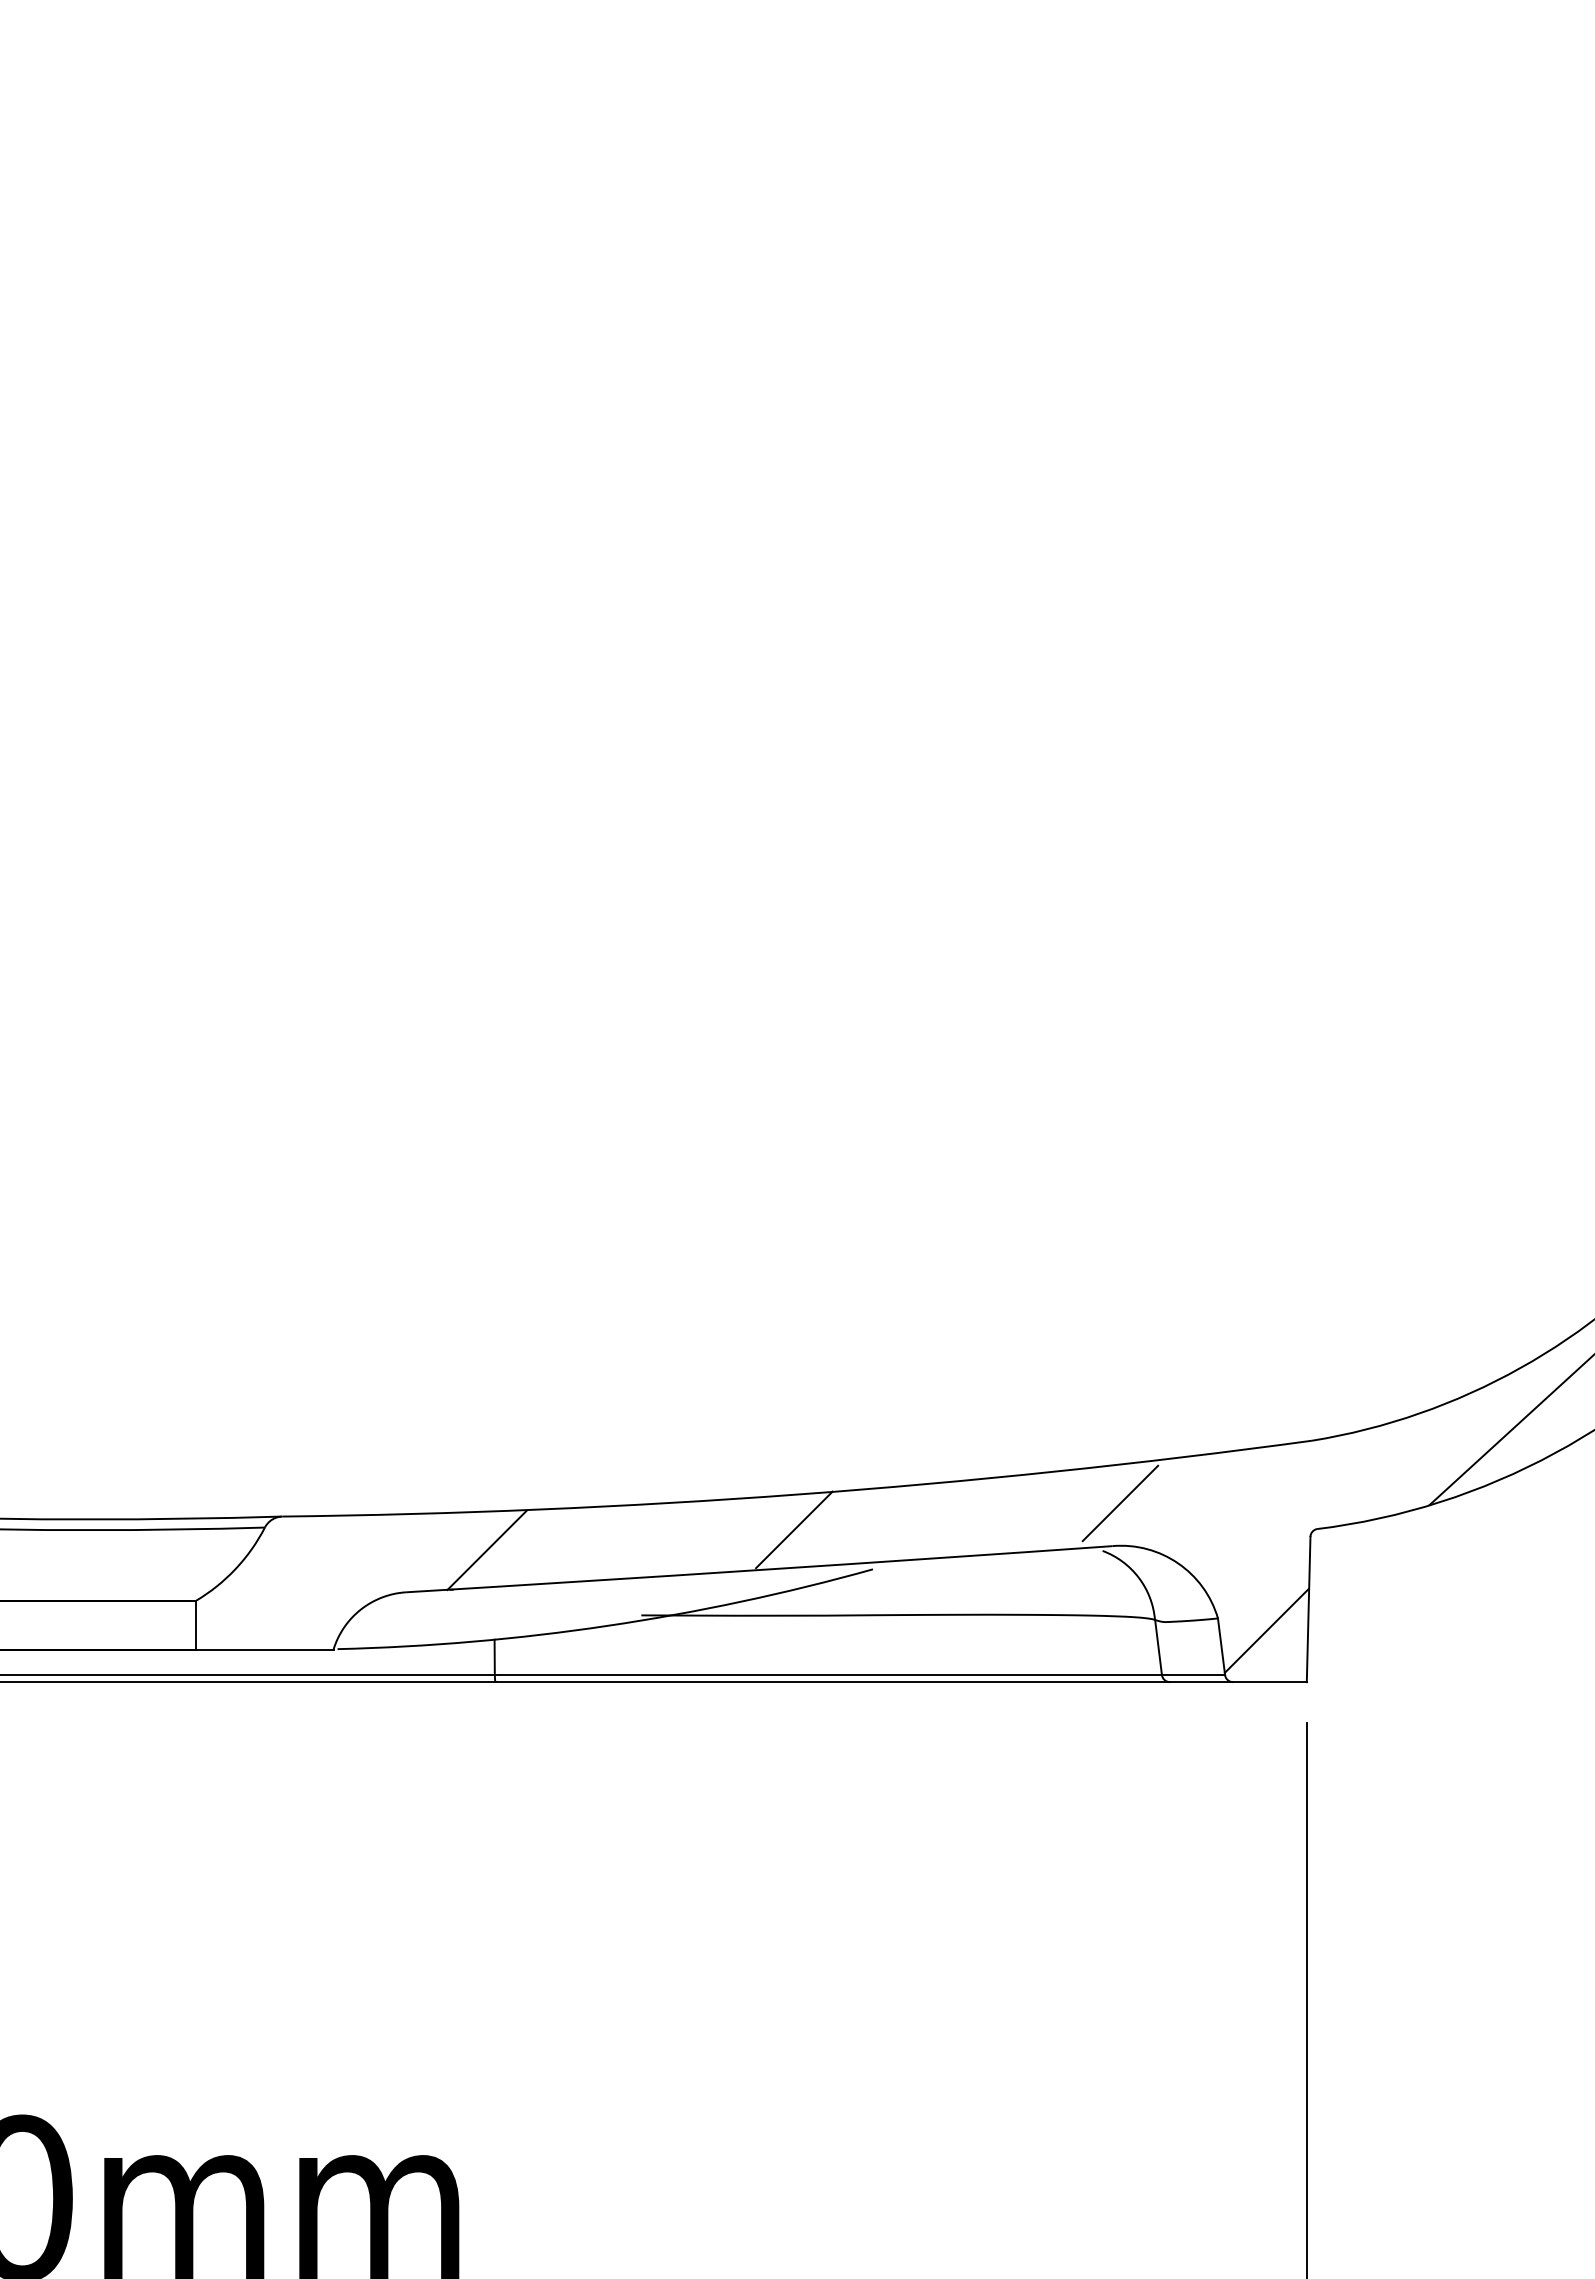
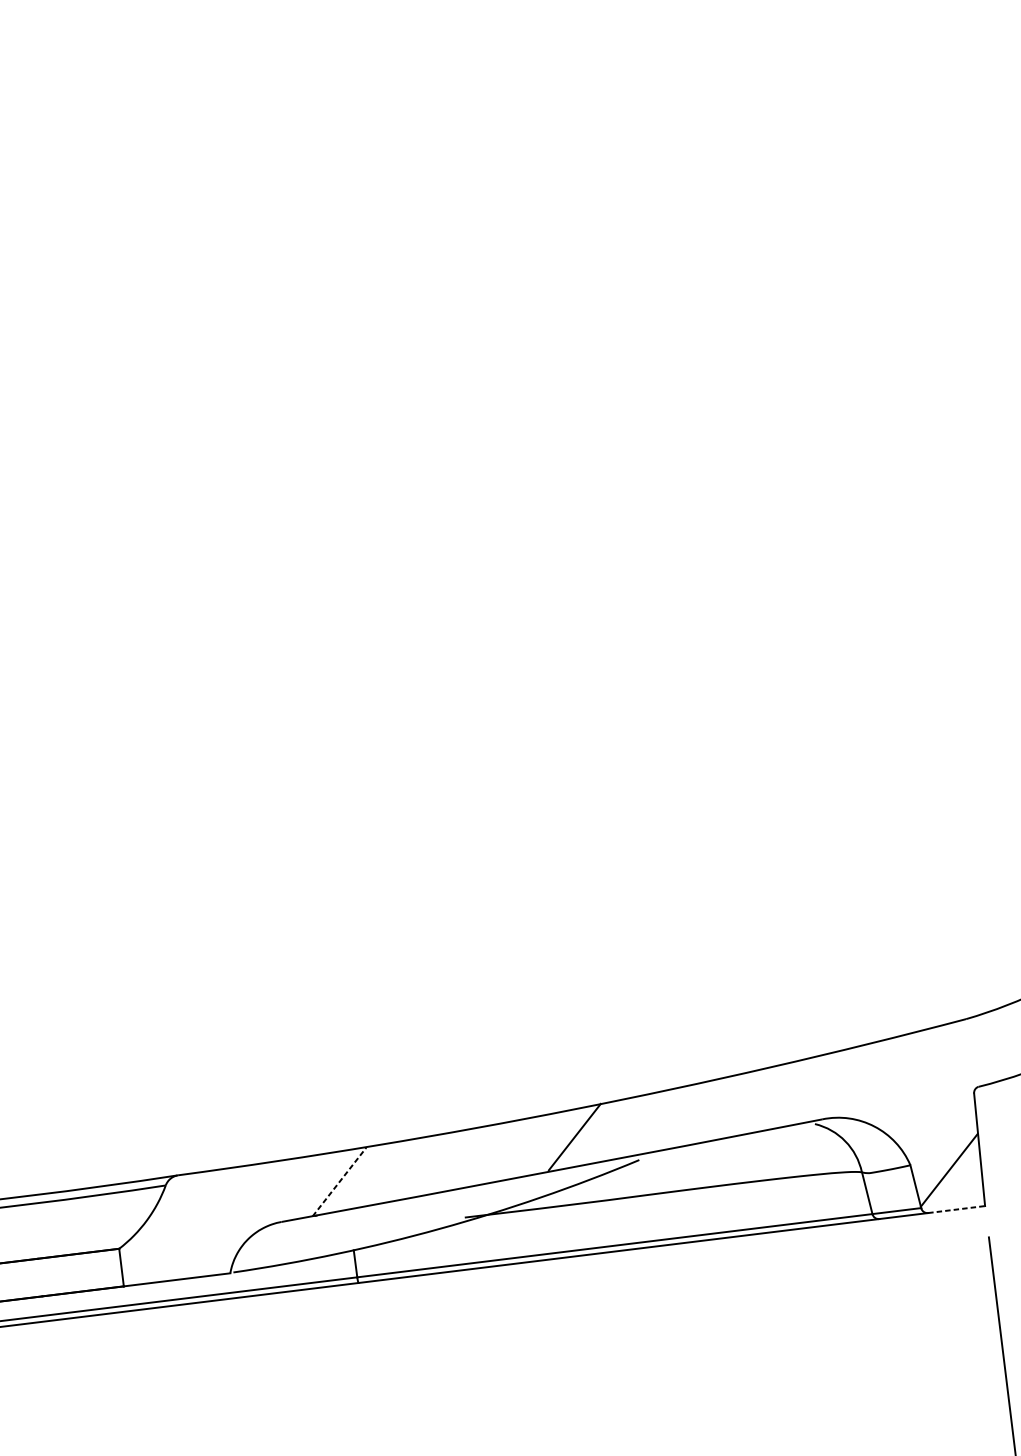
line: (1120, 1503) -> (824, 1085), removed
line: (487, 1550) -> (339, 1182), solid -> dashed
line: (1269, 1682) -> (956, 1209), solid -> dashed

